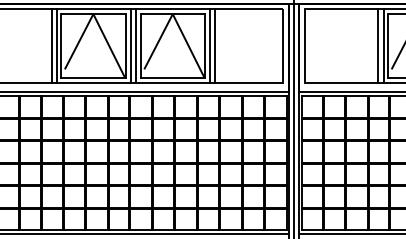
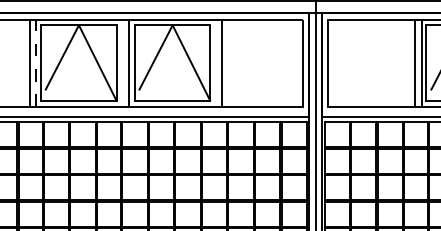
line: (56, 46) -> (35, 63), solid -> dashed
line: (130, 46) -> (122, 63), removed
line: (209, 46) -> (215, 63), removed

